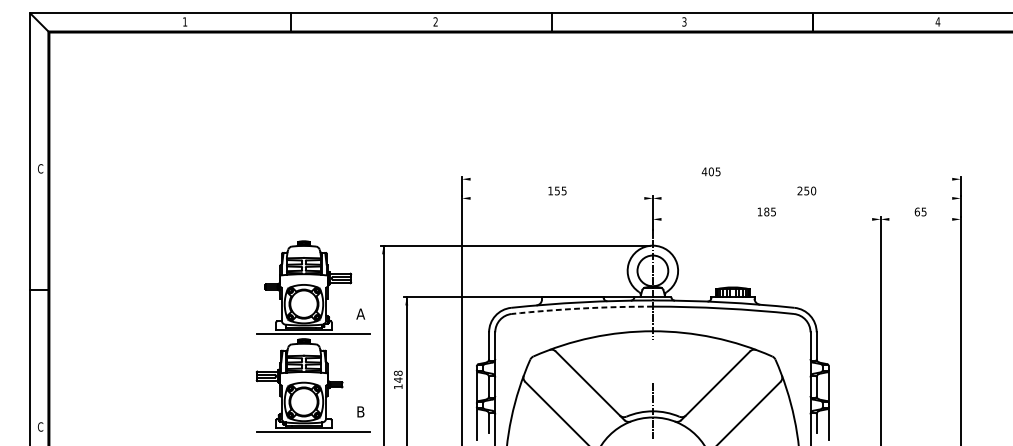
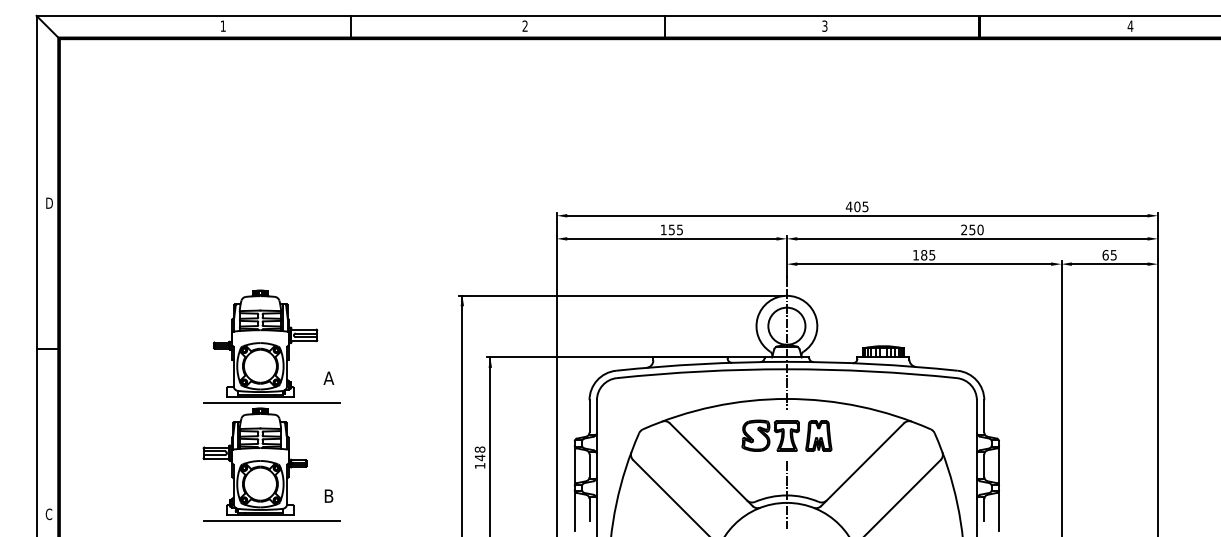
text: (40, 168) -> (48, 202), C -> D
line: (711, 179) -> (857, 215), added
line: (557, 198) -> (671, 238), added
line: (806, 198) -> (972, 238), added
line: (767, 219) -> (924, 264), added
line: (920, 219) -> (1109, 264), added
arc: (582, 308) -> (701, 371), dashed -> solid
part: (313, 336) -> (271, 405), moved
part: (652, 361) -> (786, 435), added

